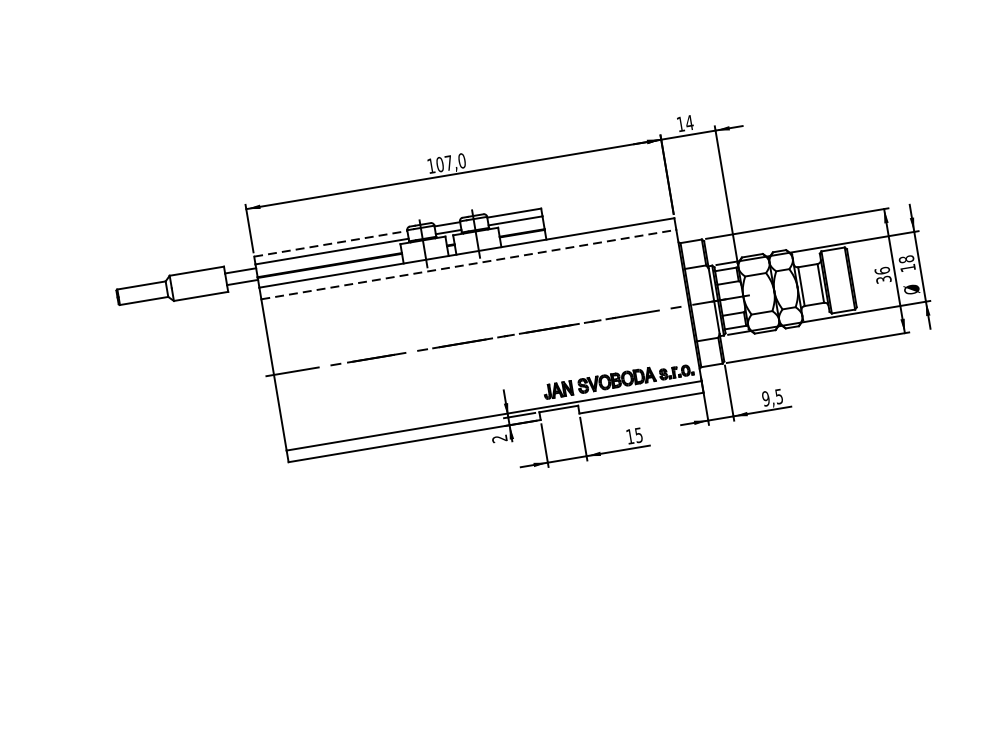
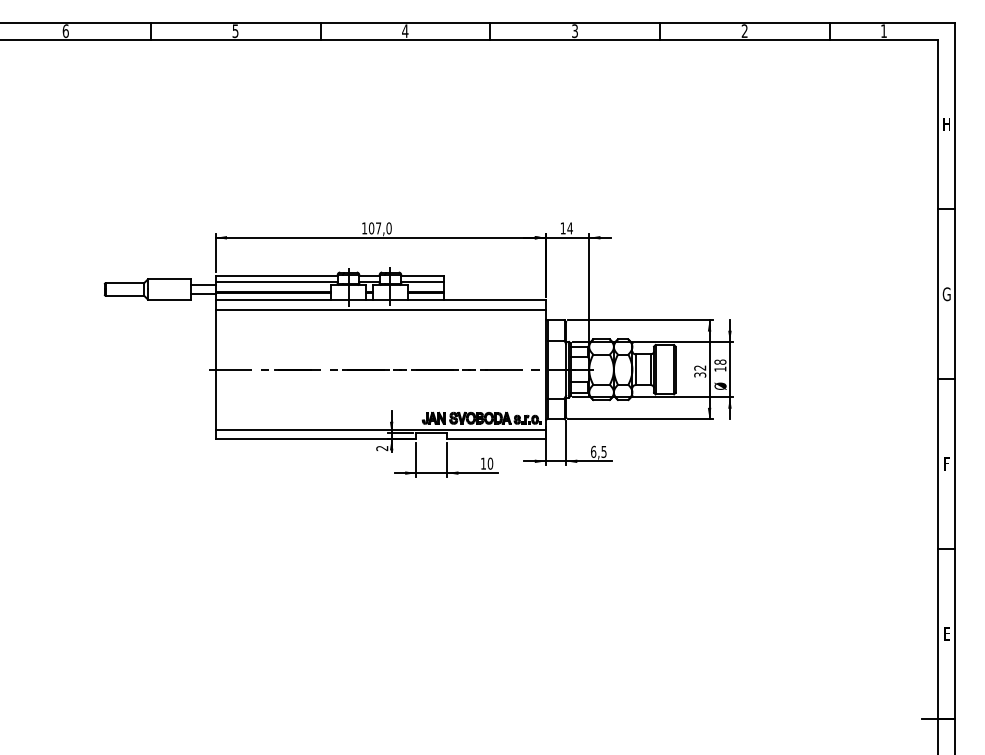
line: (330, 243) -> (276, 275), dashed -> solid
line: (469, 264) -> (381, 309), dashed -> solid
text: (882, 270) -> (700, 367), 36 -> 32
text: (765, 398) -> (593, 451), 9,5 -> 6,5
text: (638, 435) -> (490, 463), 15 -> 10

